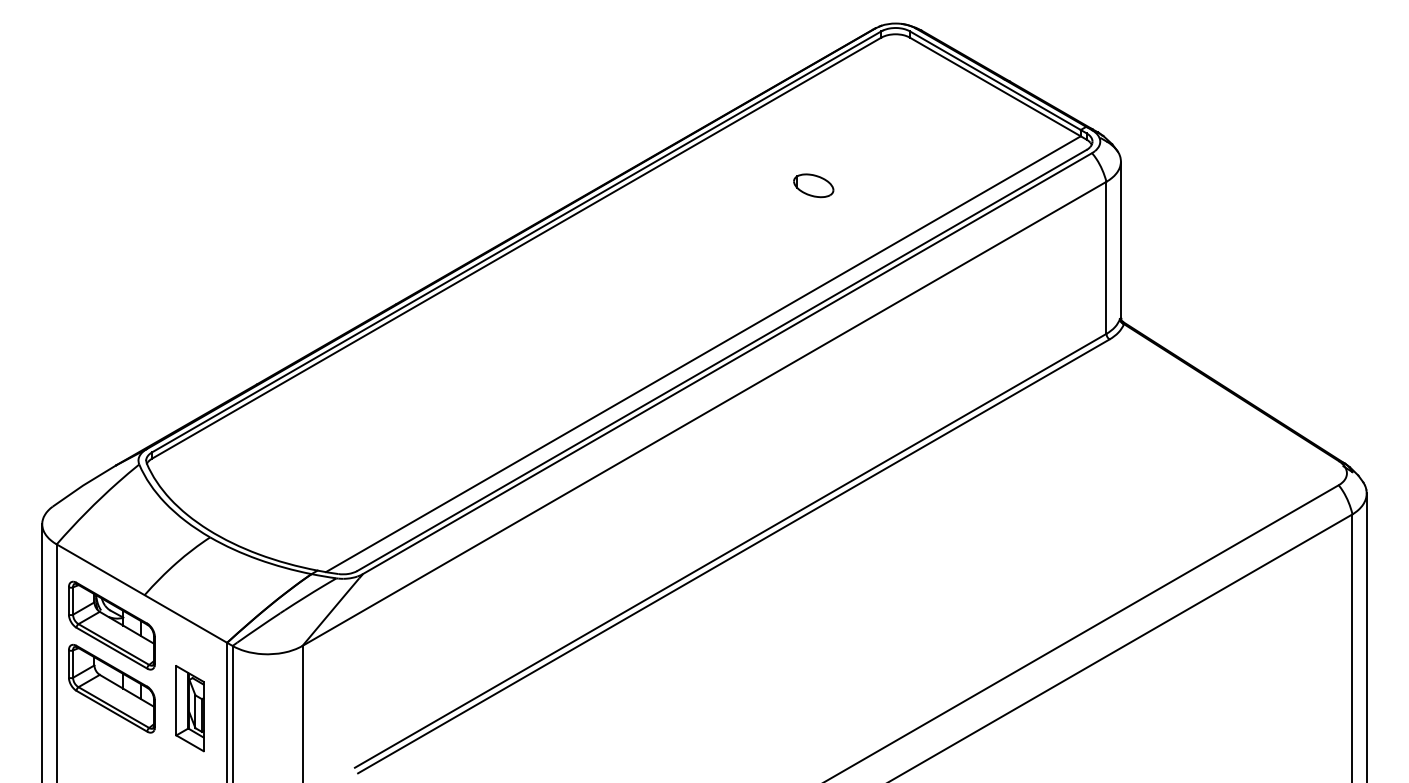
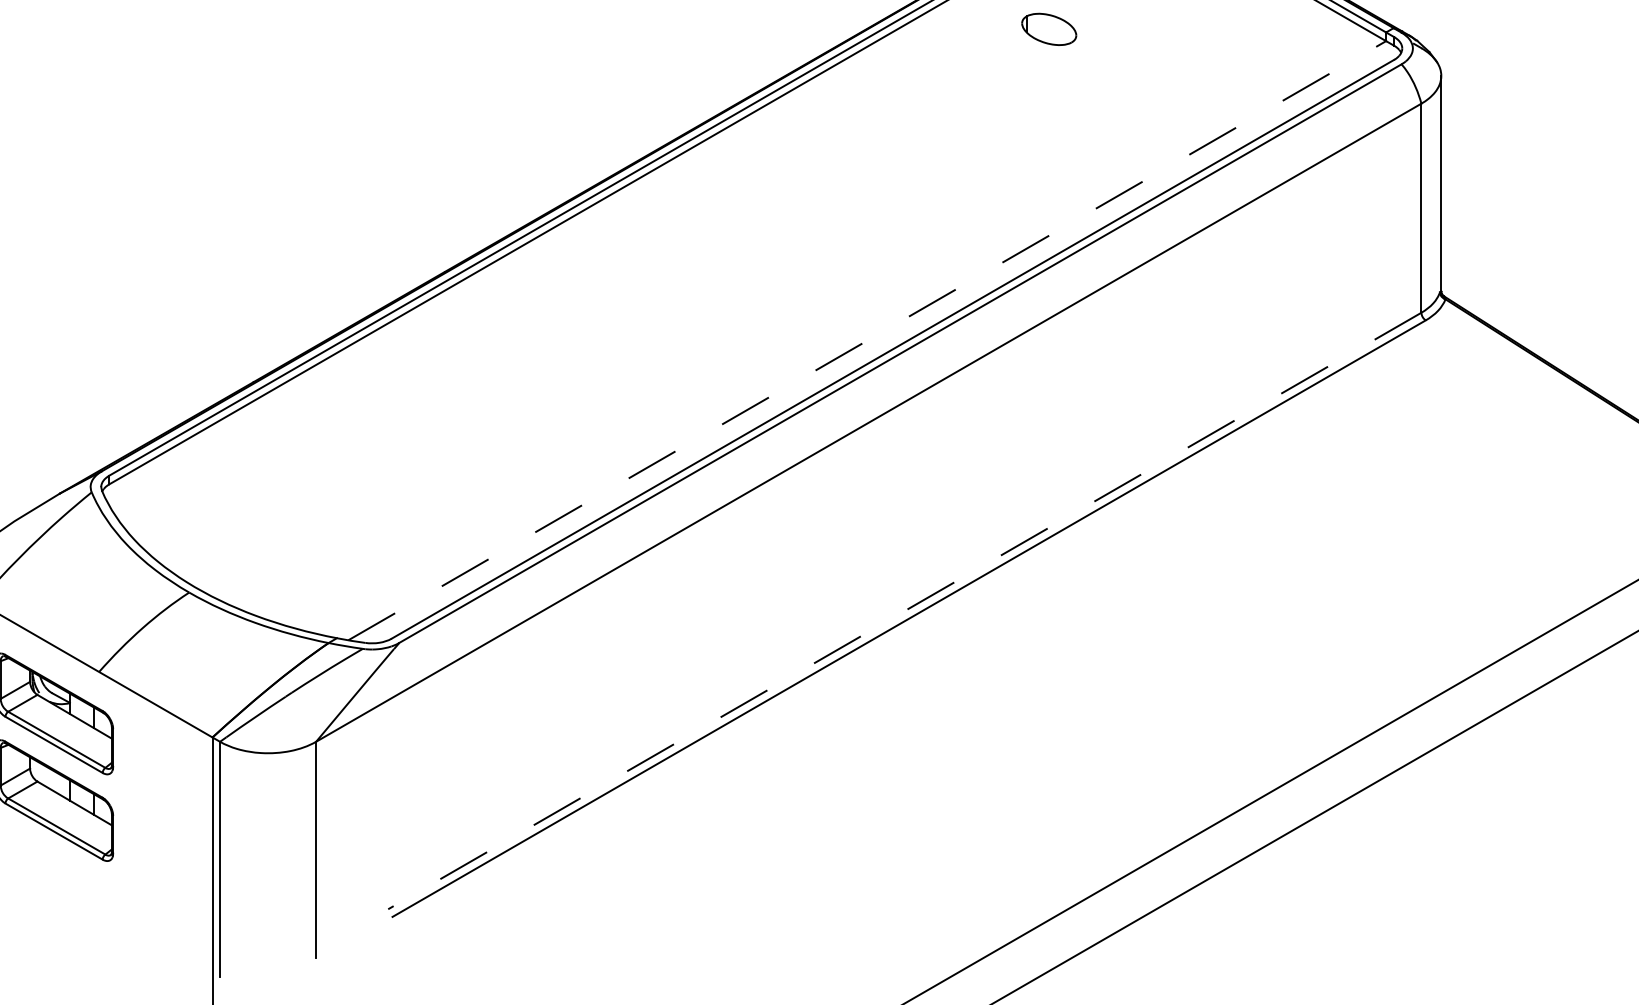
part: (813, 185) -> (1048, 29), moved
line: (703, 354) -> (867, 341), solid -> dashed
line: (730, 550) -> (904, 610), solid -> dashed
part: (189, 708) -> (160, 827), removed

